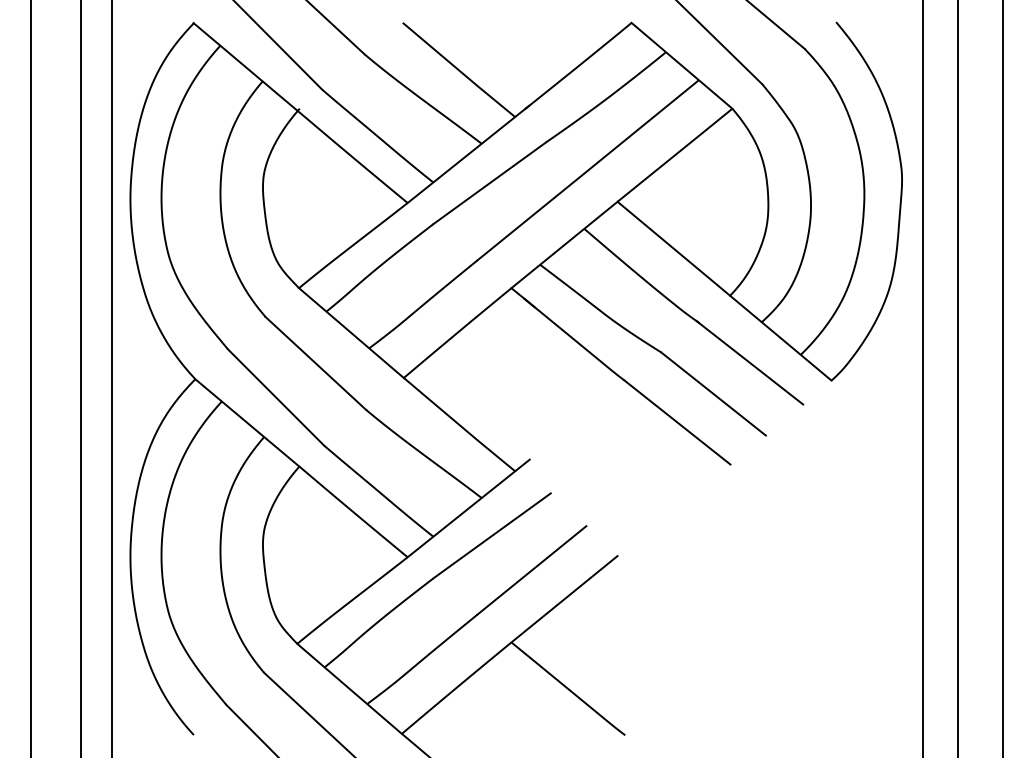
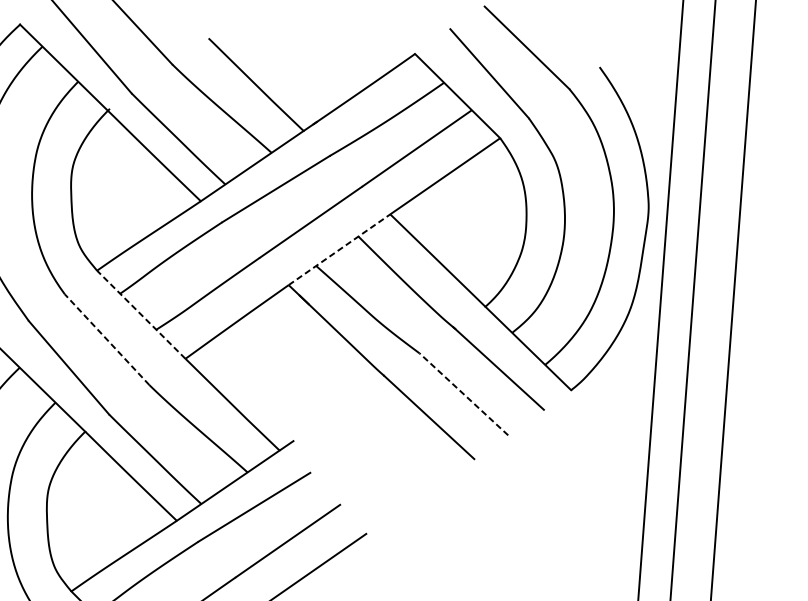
line: (564, 244) -> (339, 249), solid -> dashed
line: (351, 333) -> (141, 315), solid -> dashed
line: (315, 363) -> (106, 339), solid -> dashed
line: (713, 394) -> (463, 394), solid -> dashed

